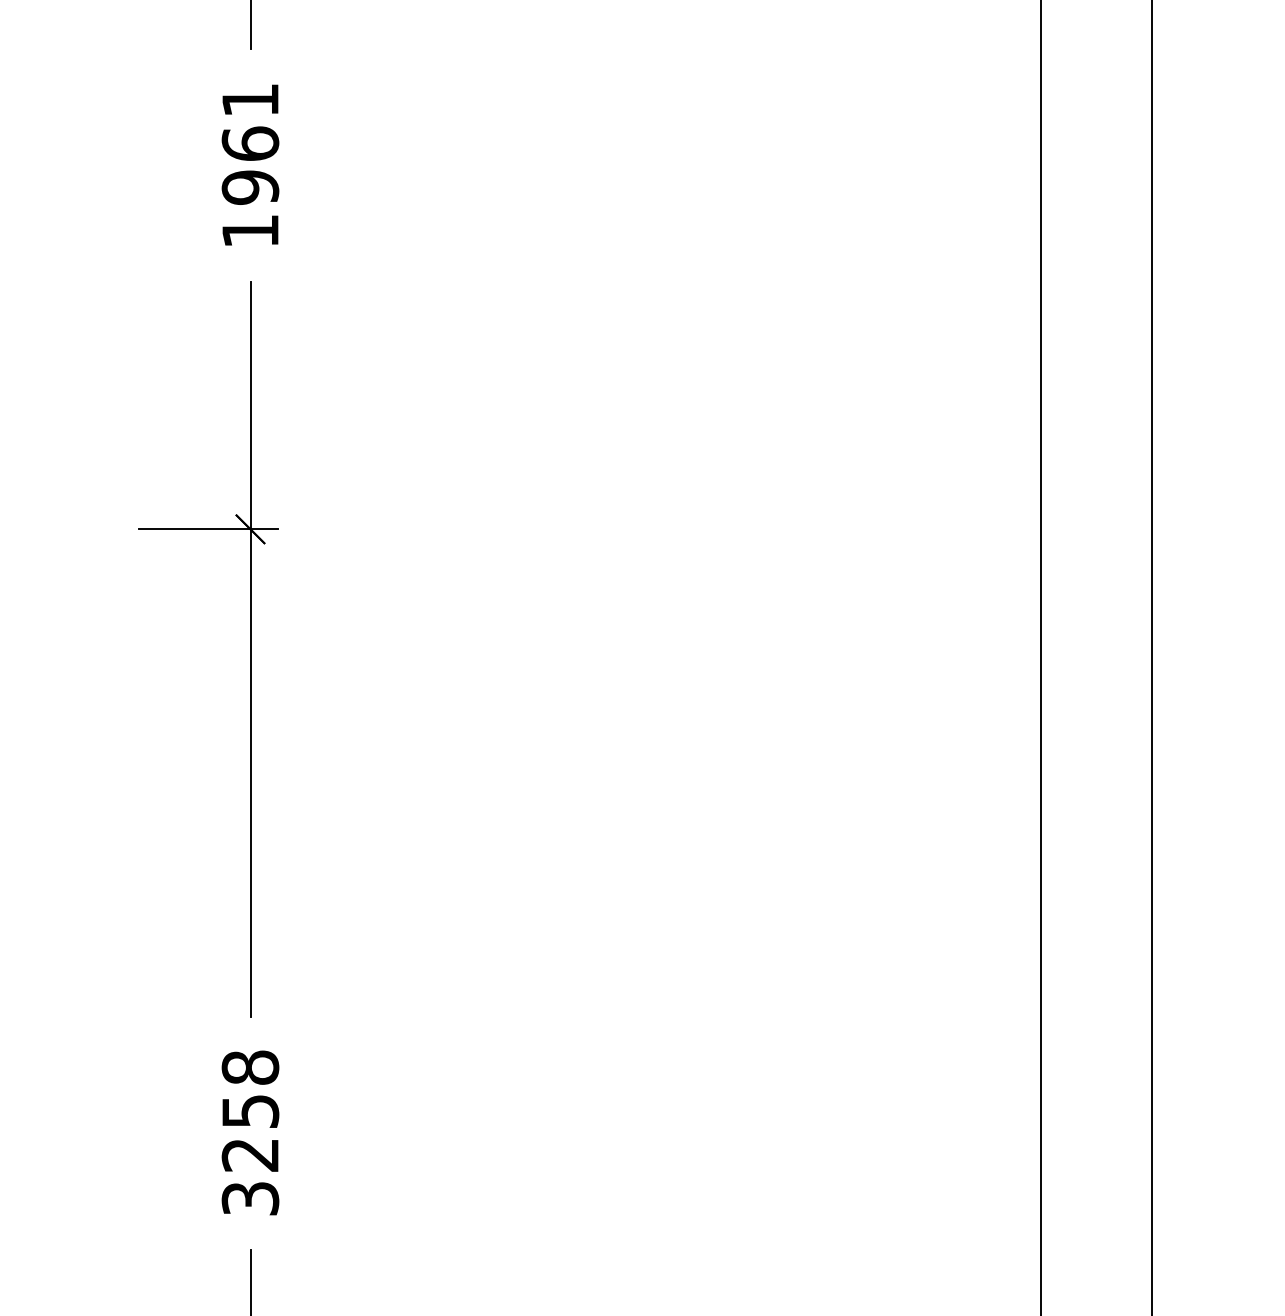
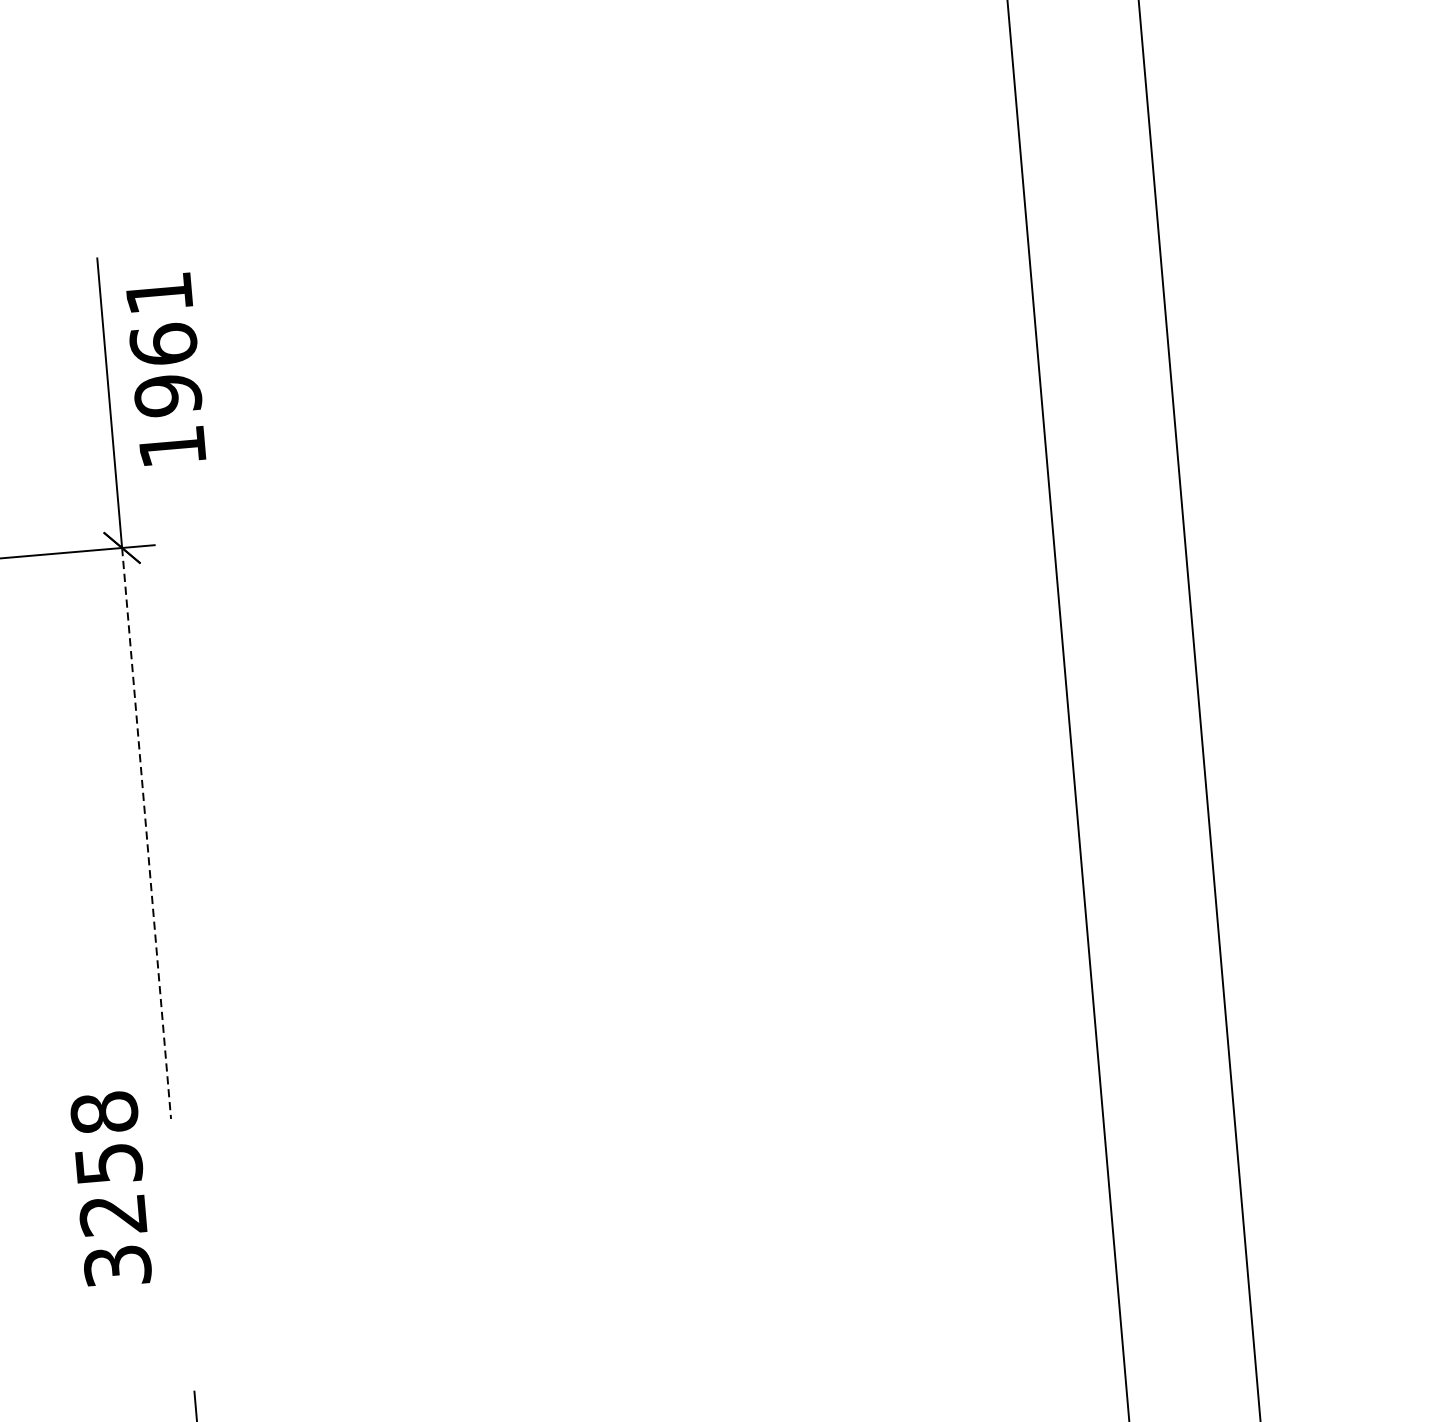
text: (250, 164) -> (165, 368), moved
line: (250, 773) -> (146, 833), solid -> dashed
text: (250, 1132) -> (110, 1188), moved

